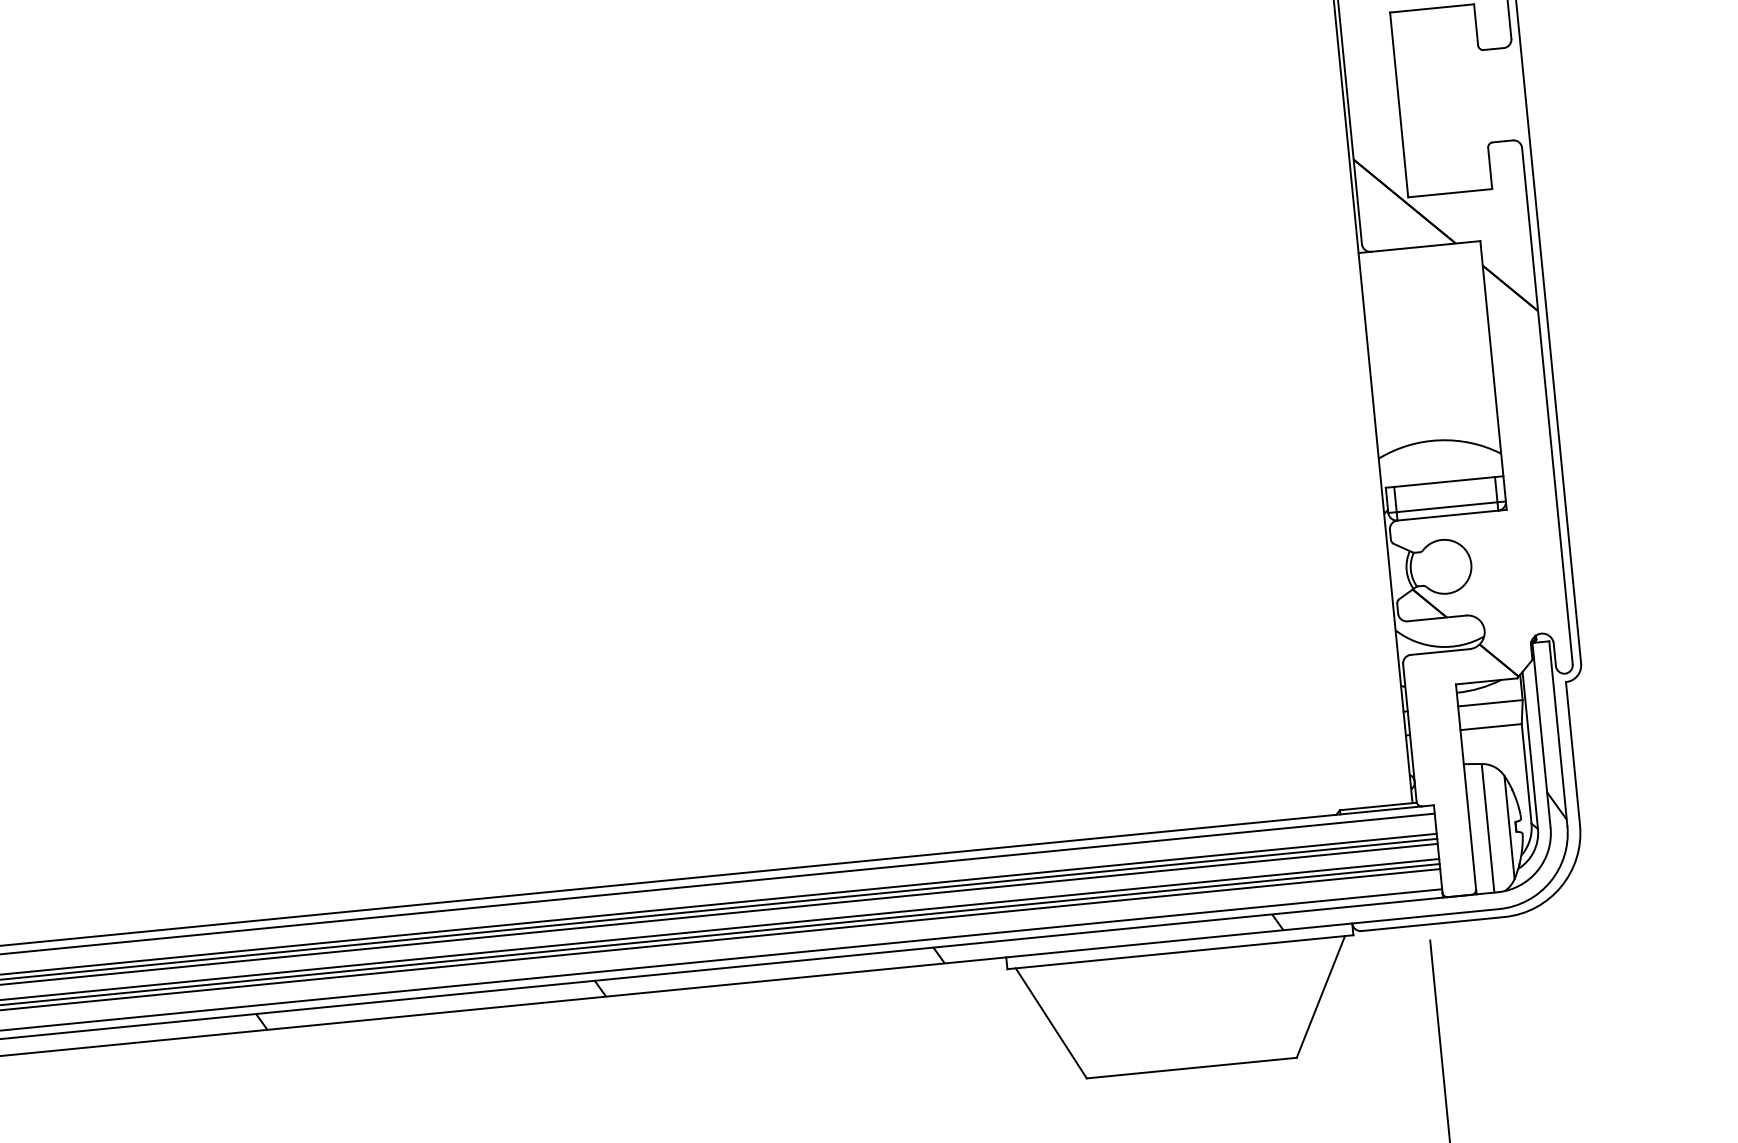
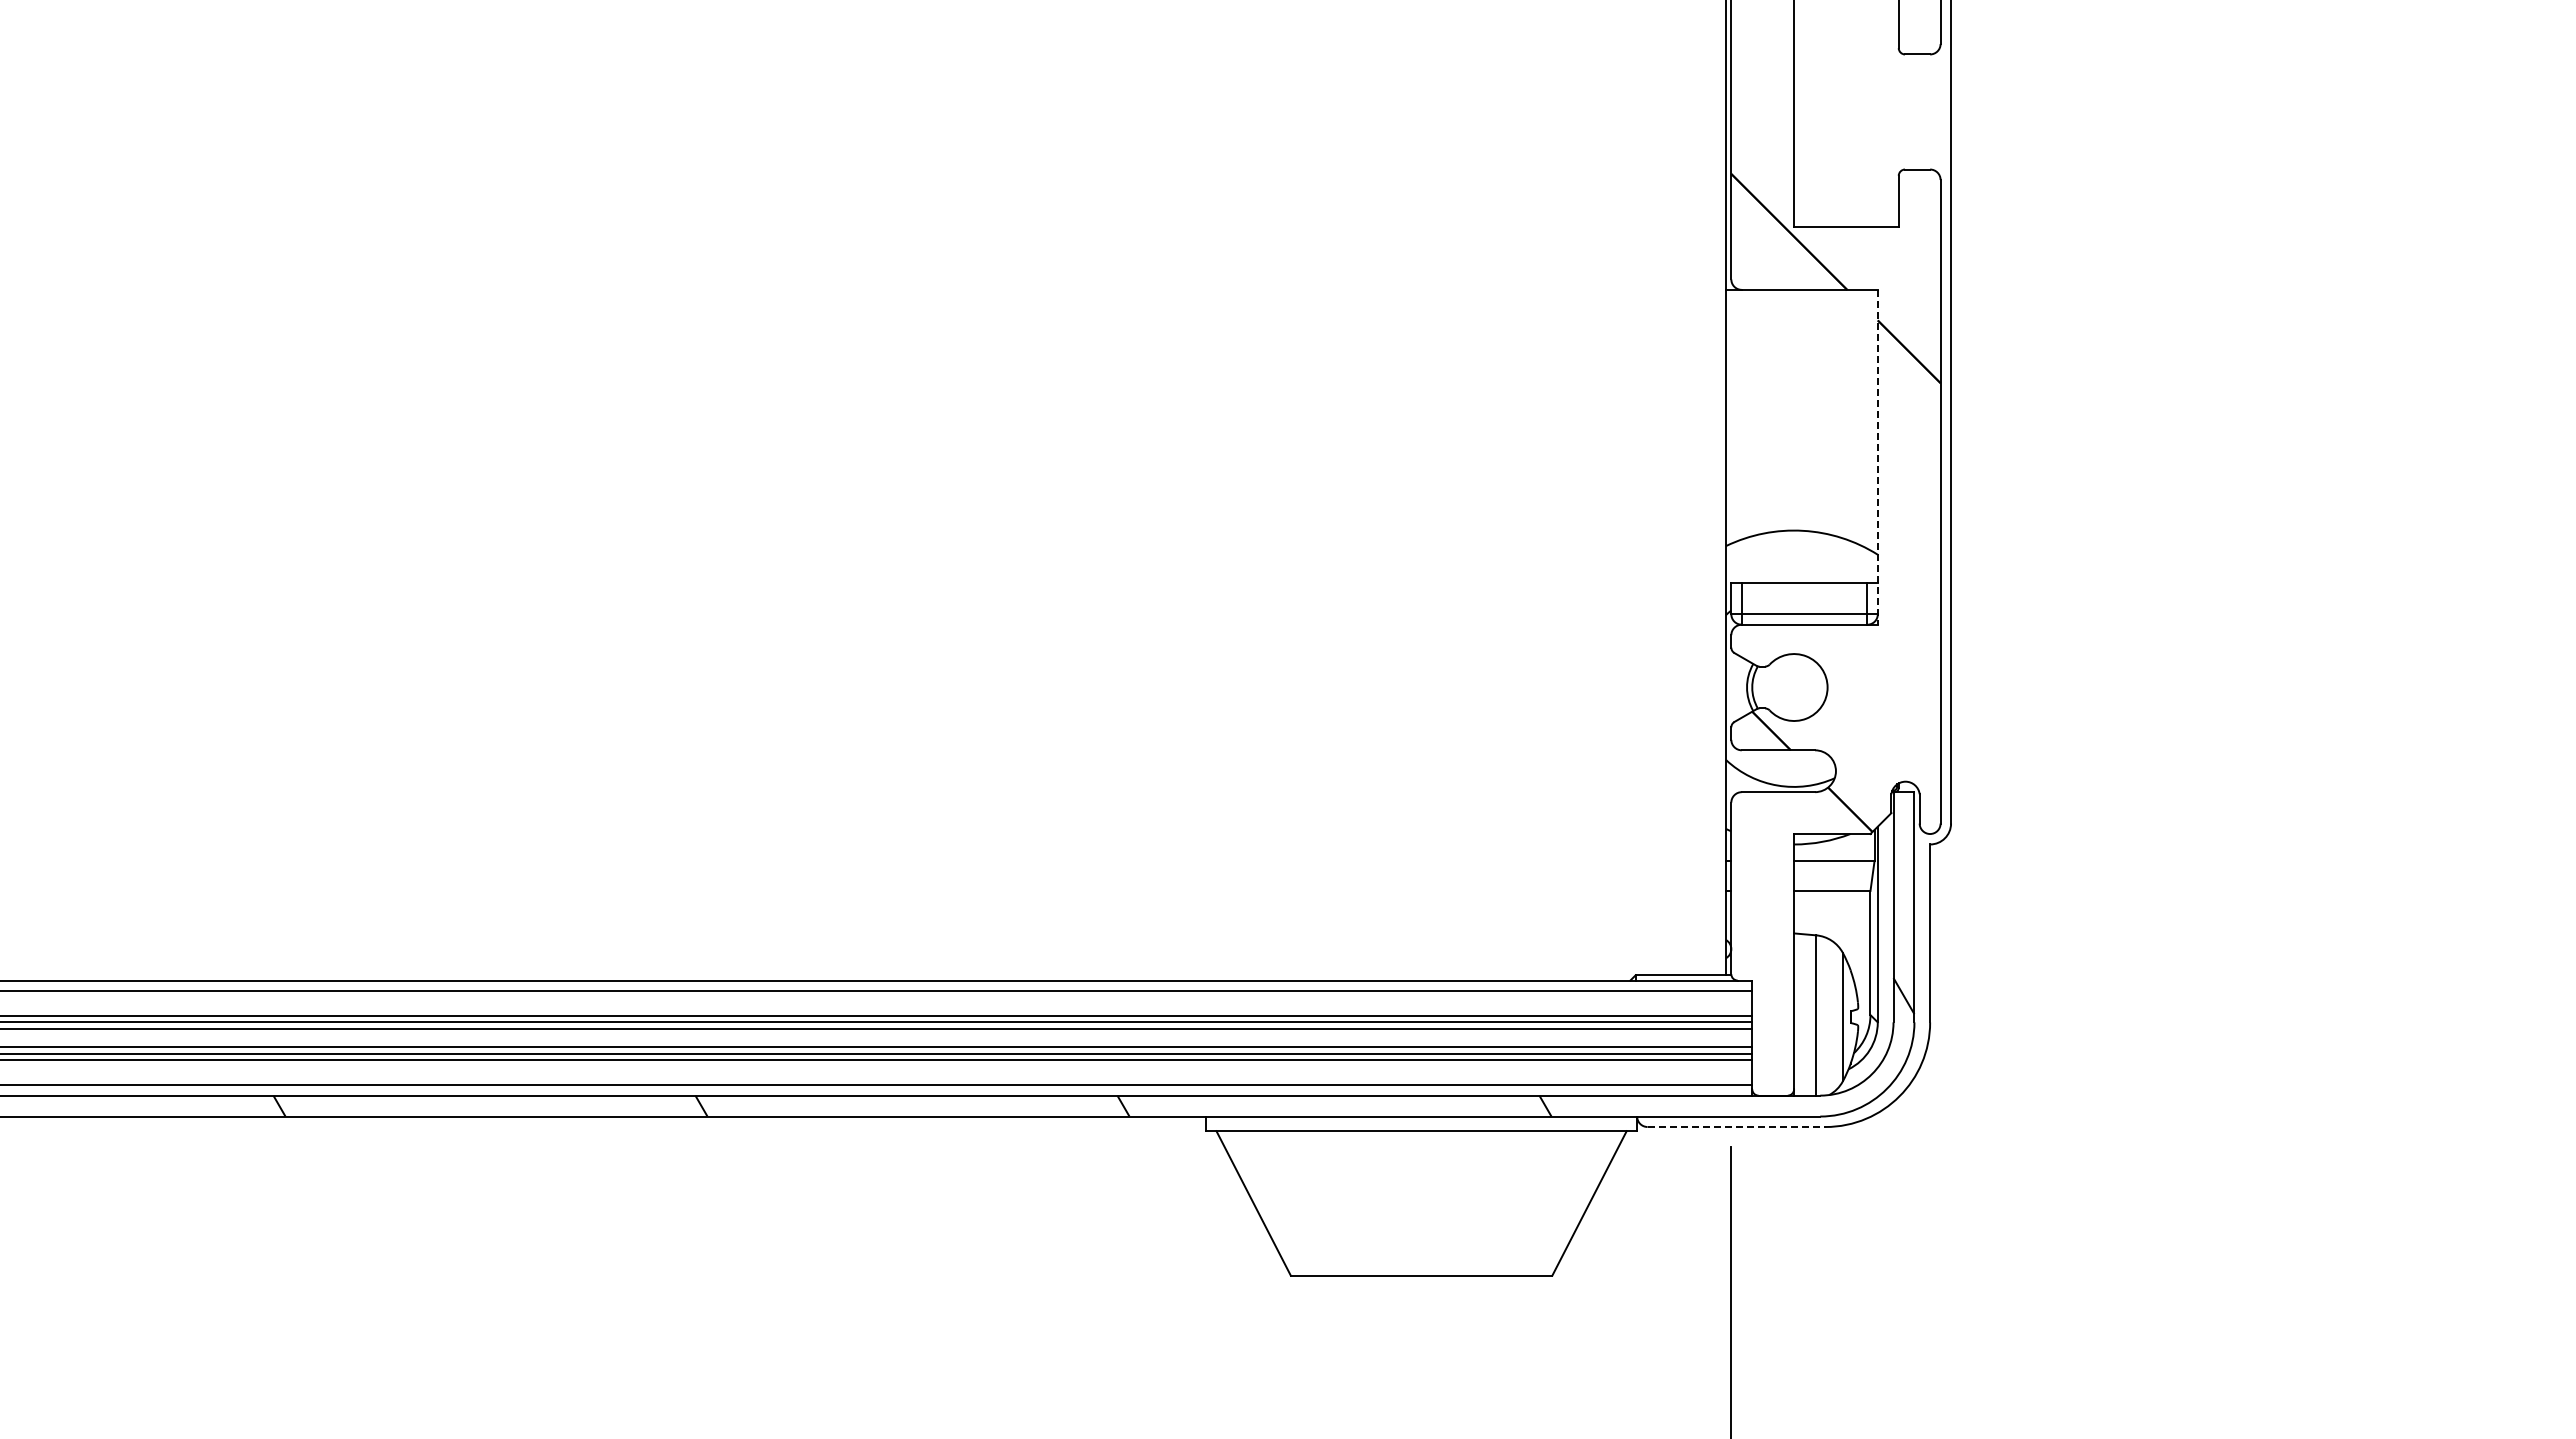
line: (1493, 375) -> (1877, 457), solid -> dashed
line: (1432, 924) -> (1736, 1127), solid -> dashed

